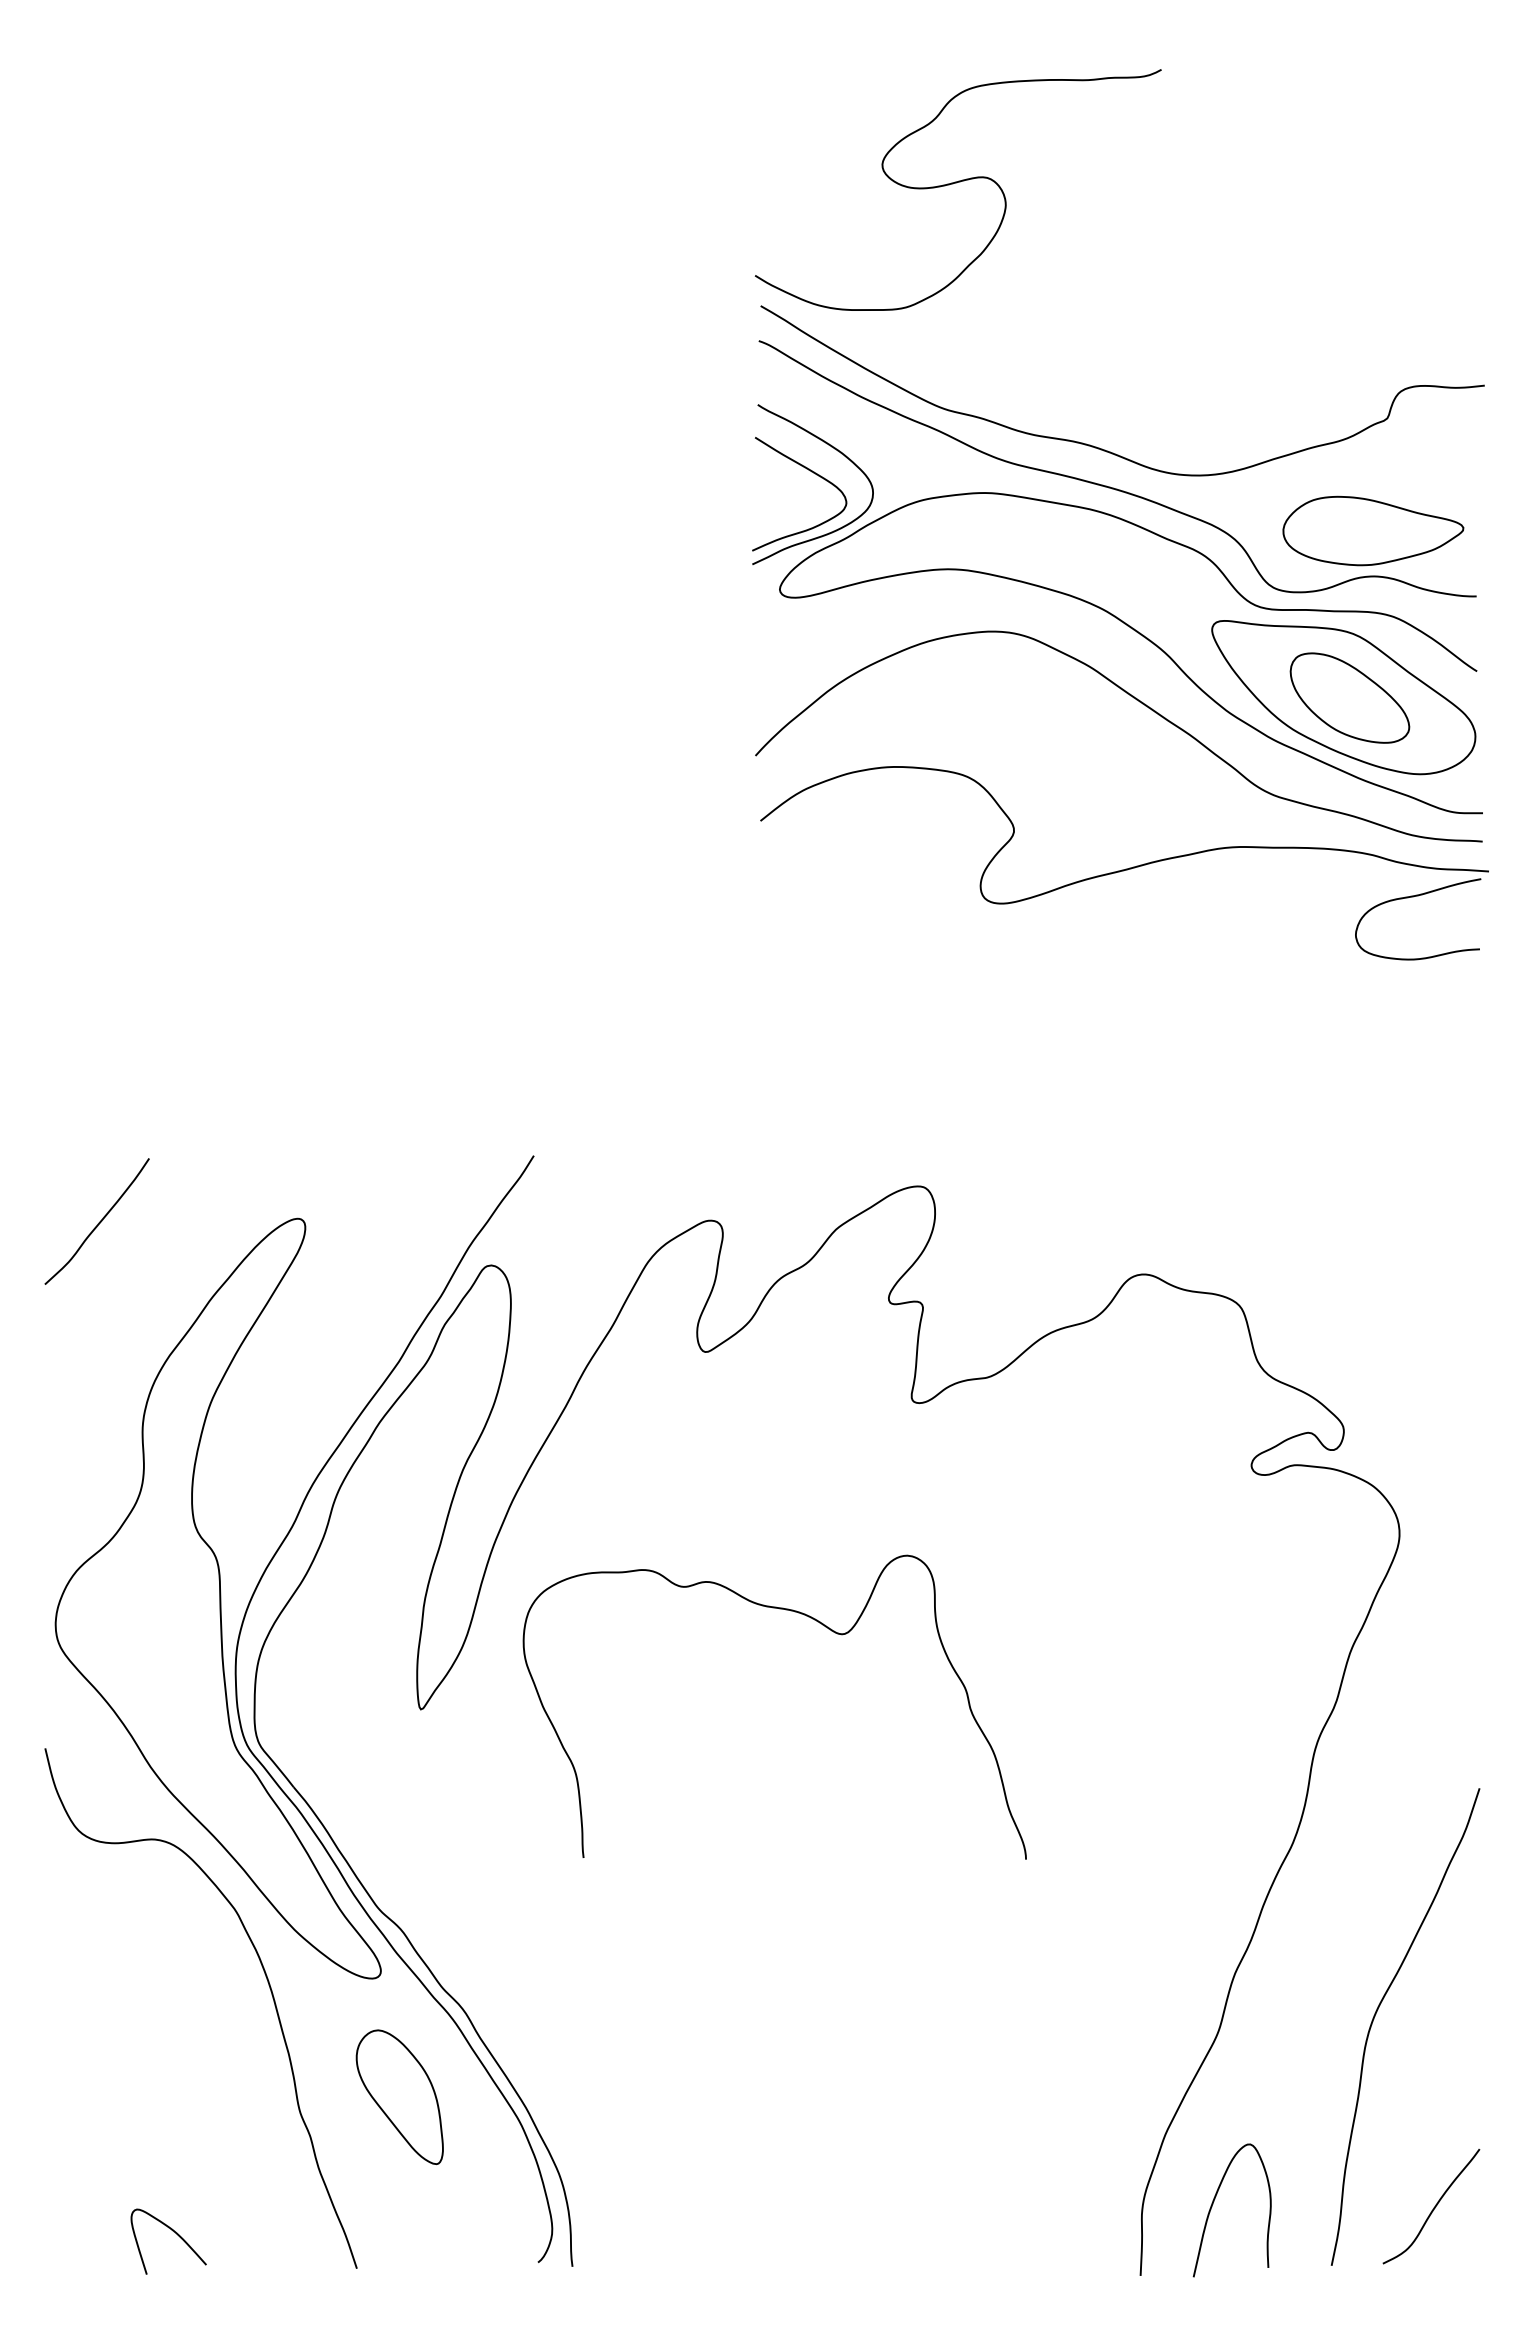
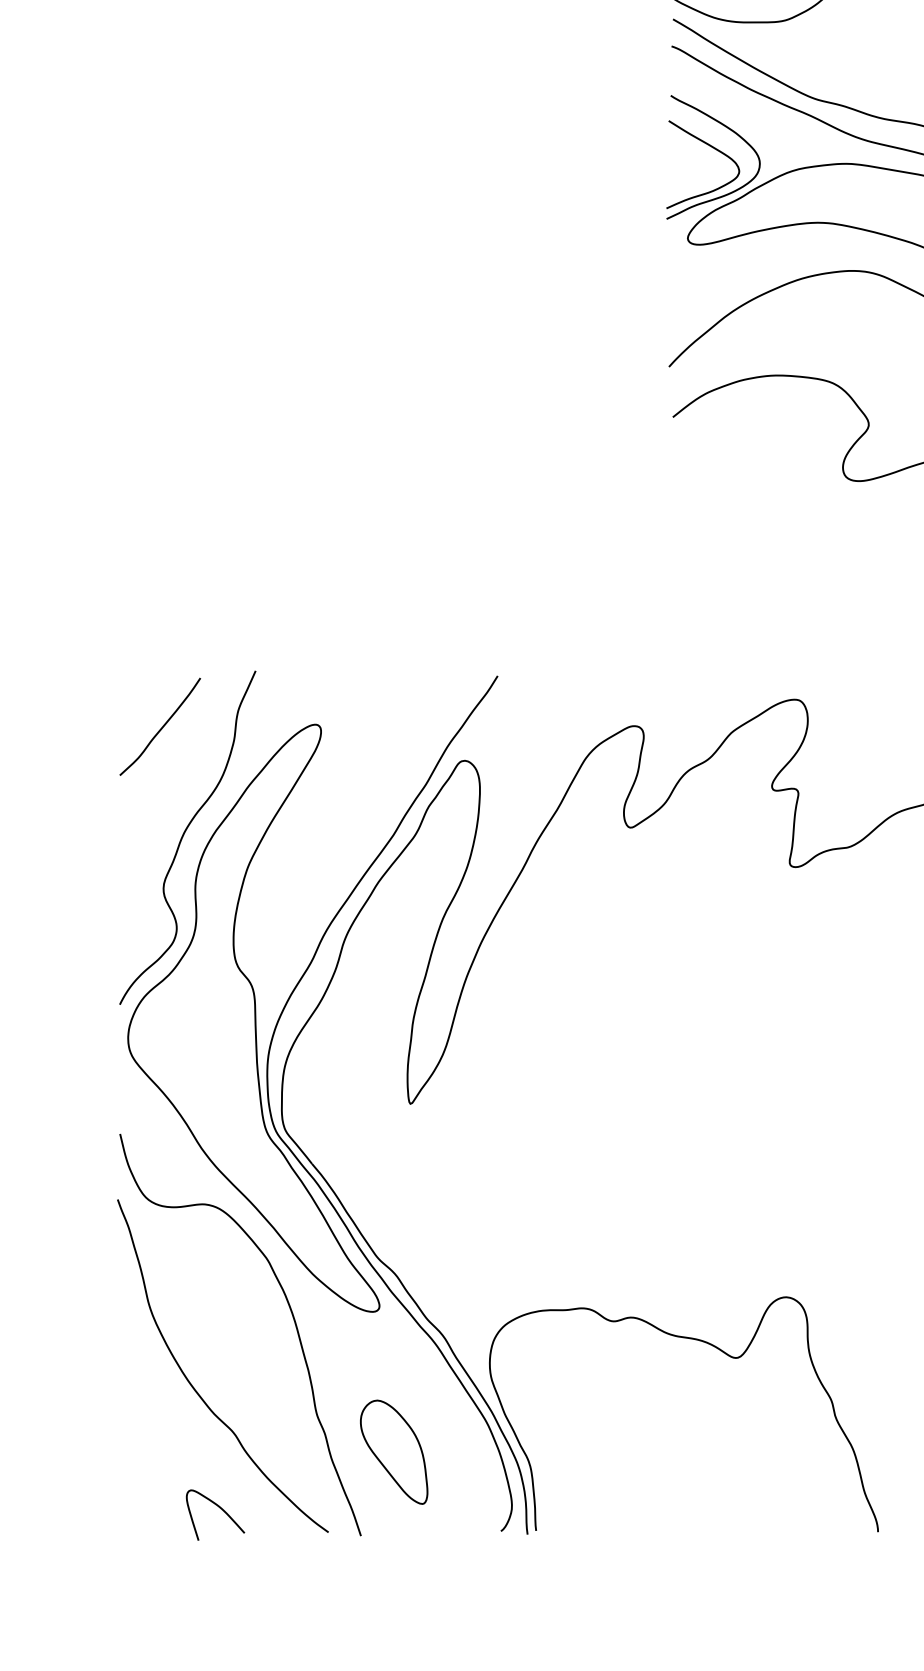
curve: (127, 1363) -> (183, 836), added
curve: (825, 1627) -> (723, 1352), moved
curve: (140, 2075) -> (193, 1386), added
part: (399, 2097) -> (393, 1452), moved

